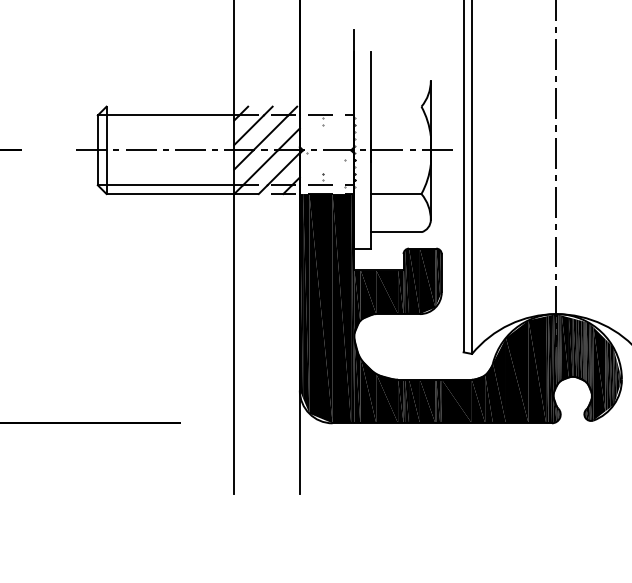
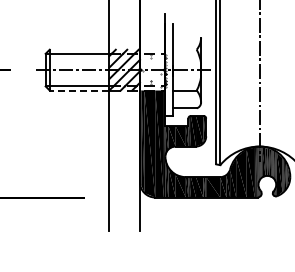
line: (170, 194) -> (79, 90), solid -> dashed

